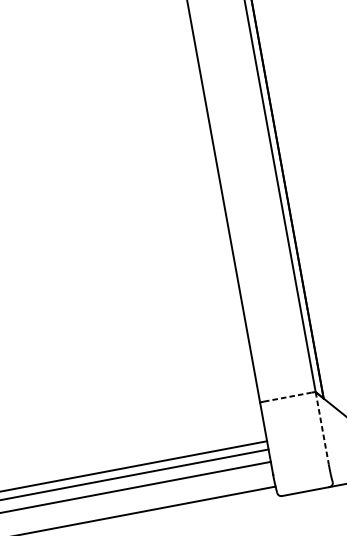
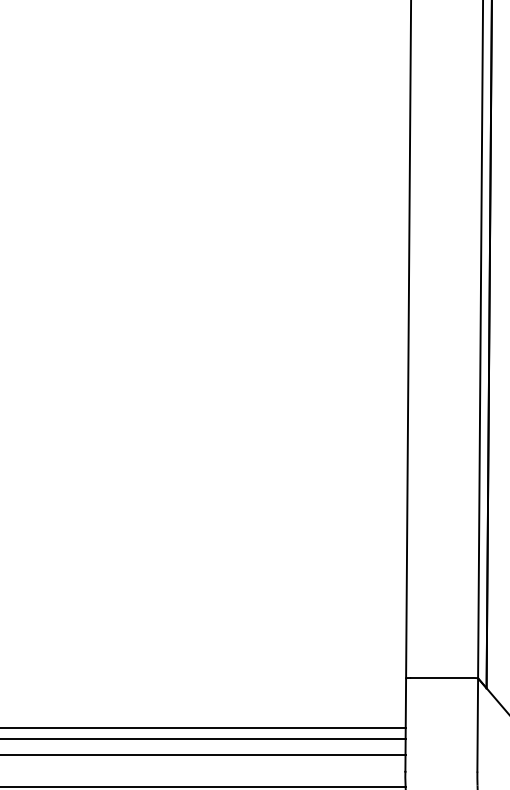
line: (287, 396) -> (441, 677), dashed -> solid
line: (321, 427) -> (477, 724), dashed -> solid

